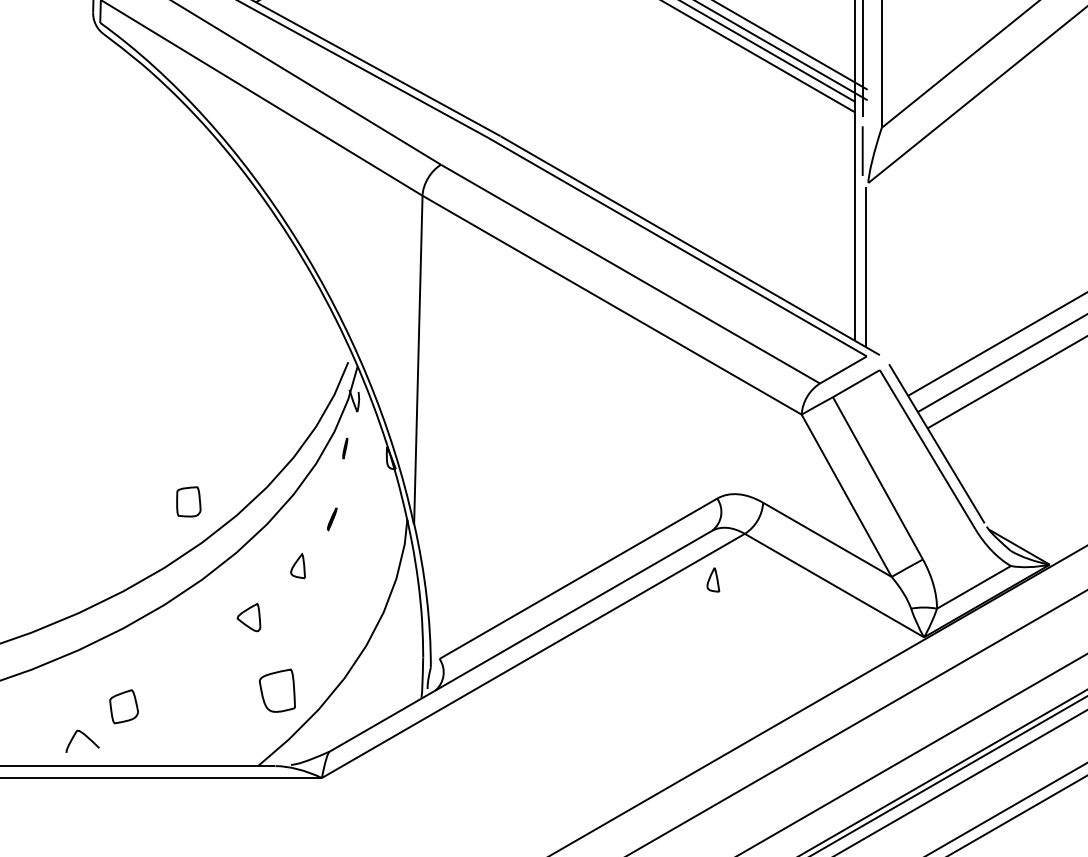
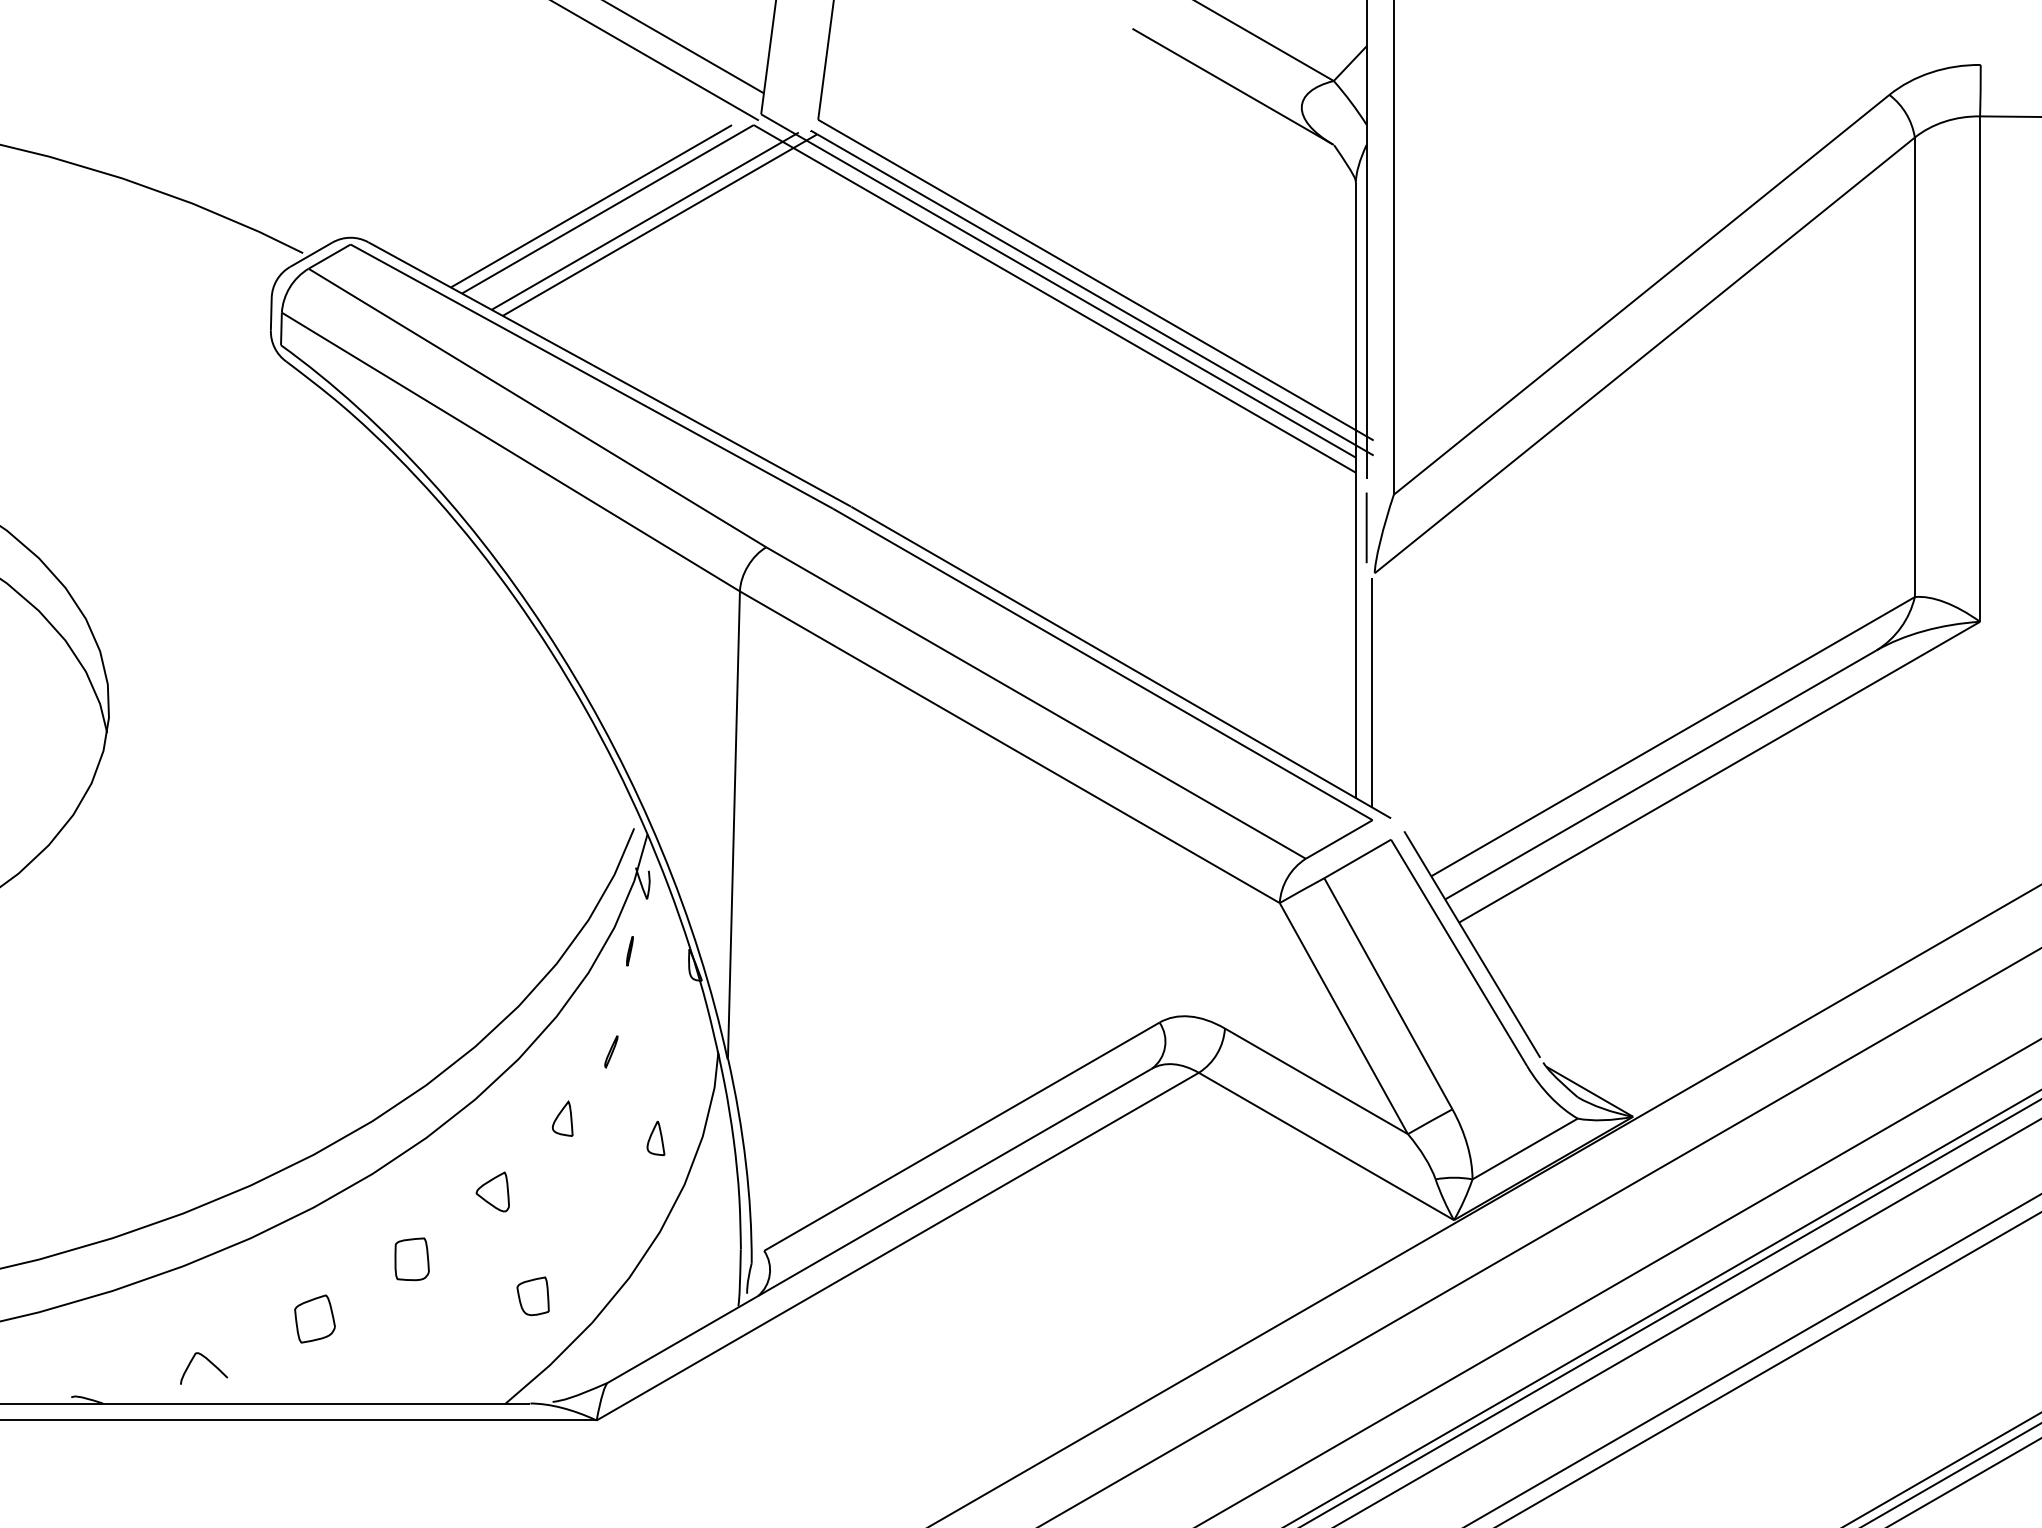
part: (188, 502) -> (411, 1259), moved
part: (713, 579) -> (655, 1138), moved
part: (276, 690) -> (532, 1296), size x0.62
part: (86, 737) -> (209, 1362), moved

